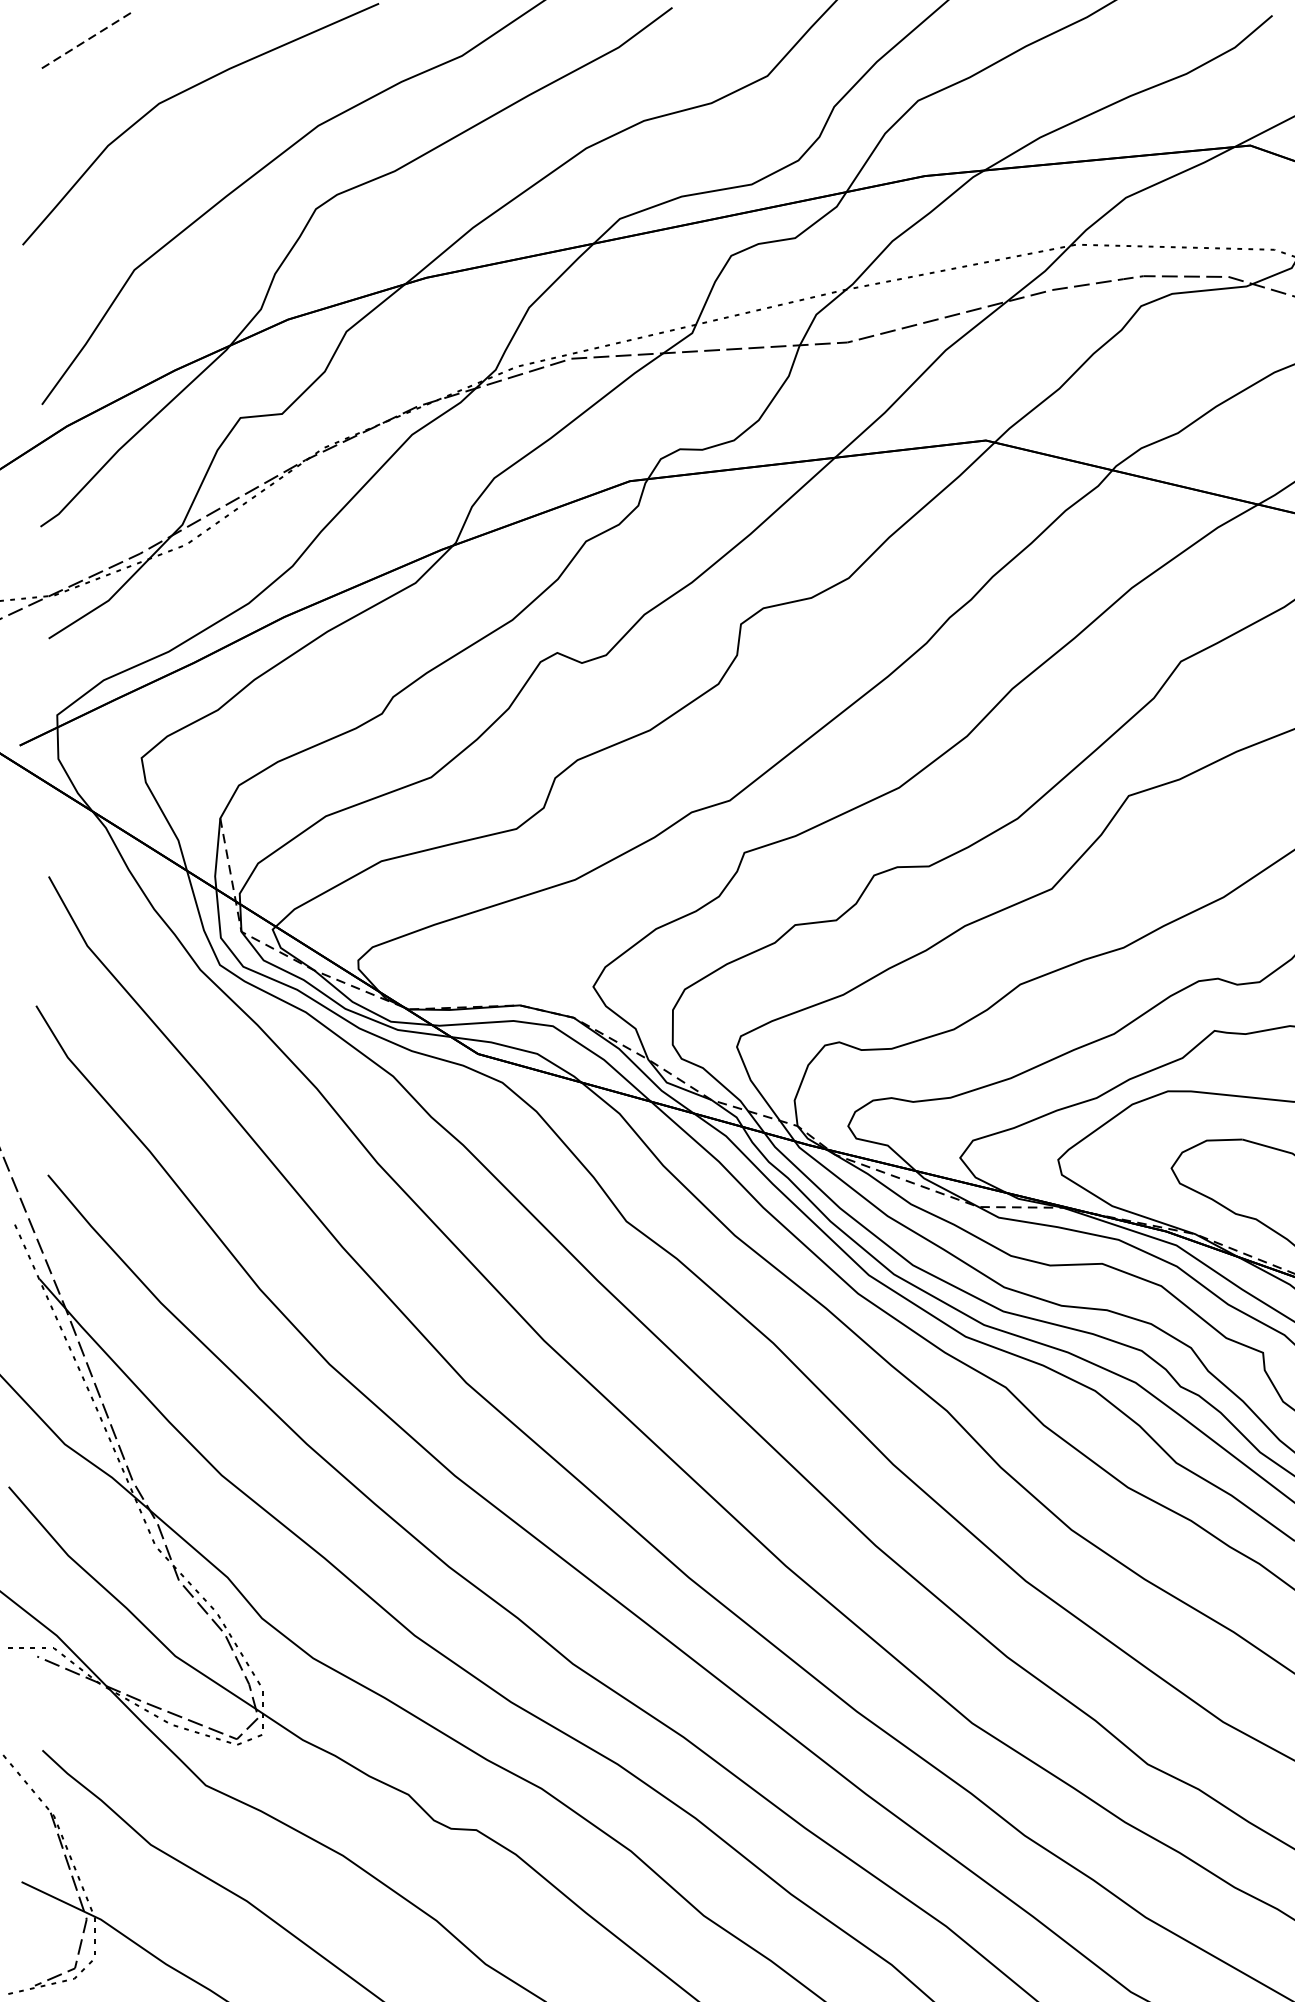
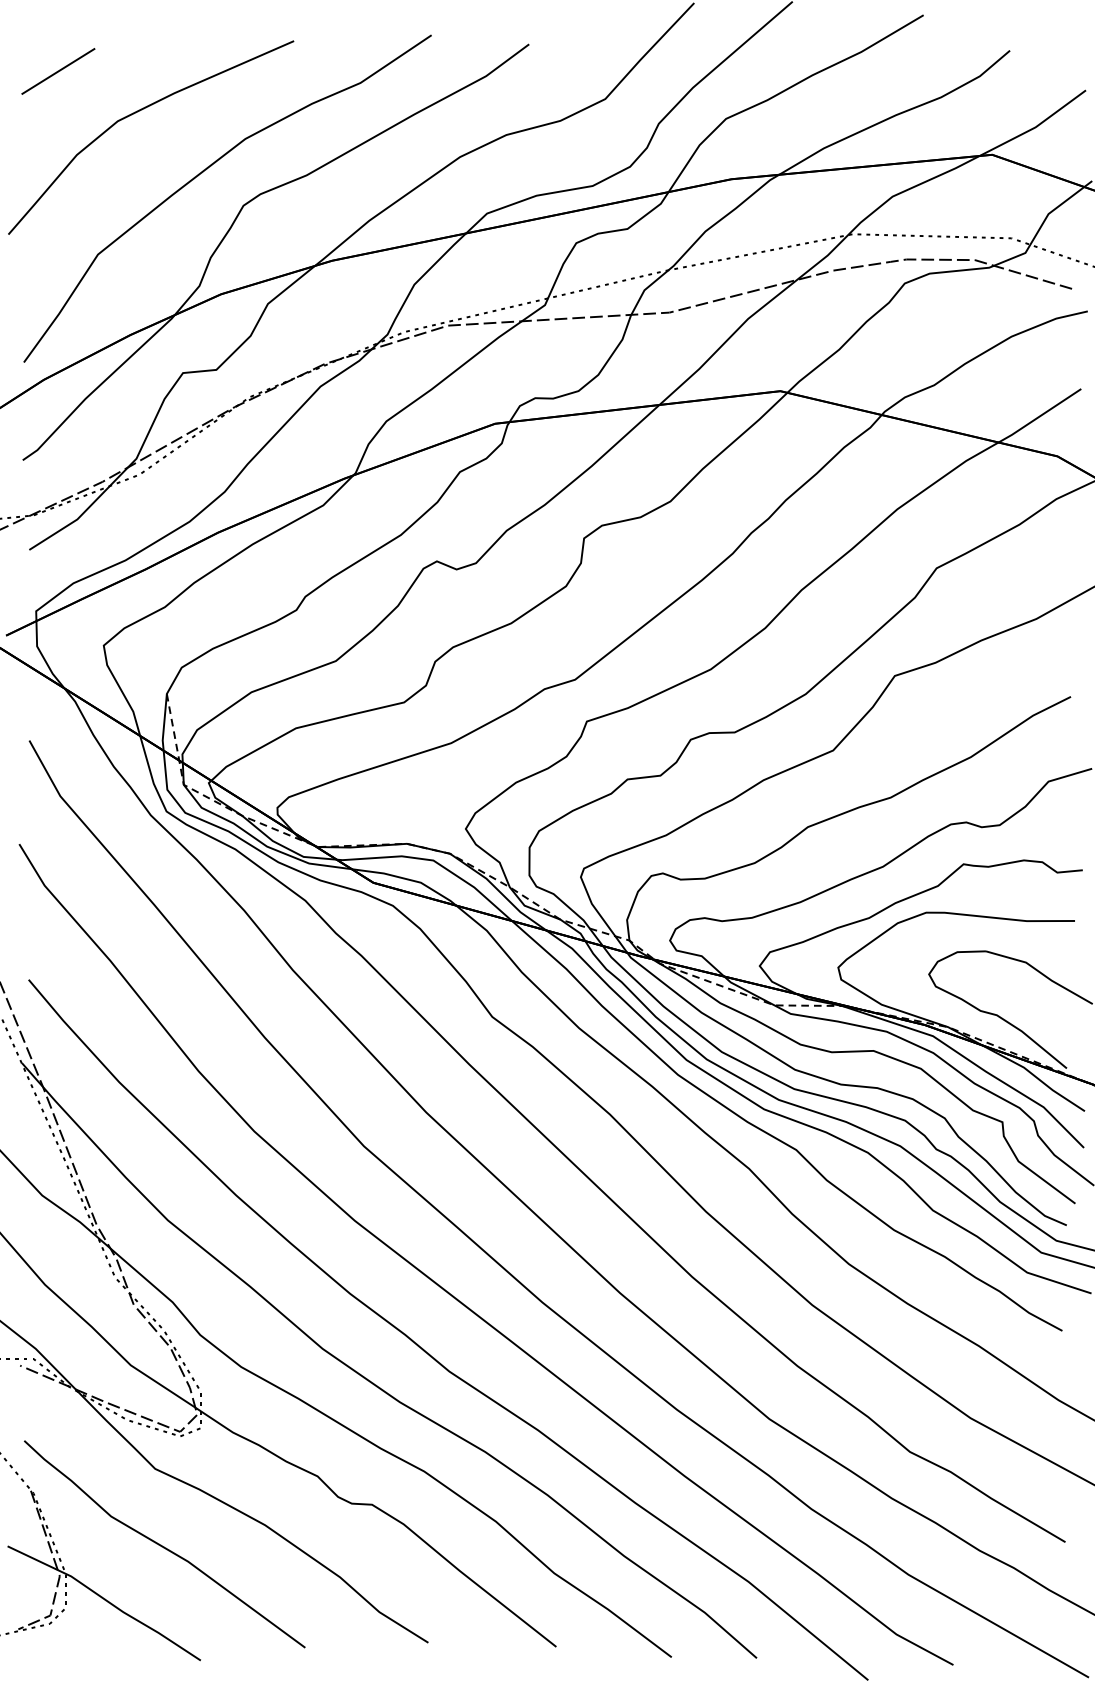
line: (83, 41) -> (57, 71), dashed -> solid

